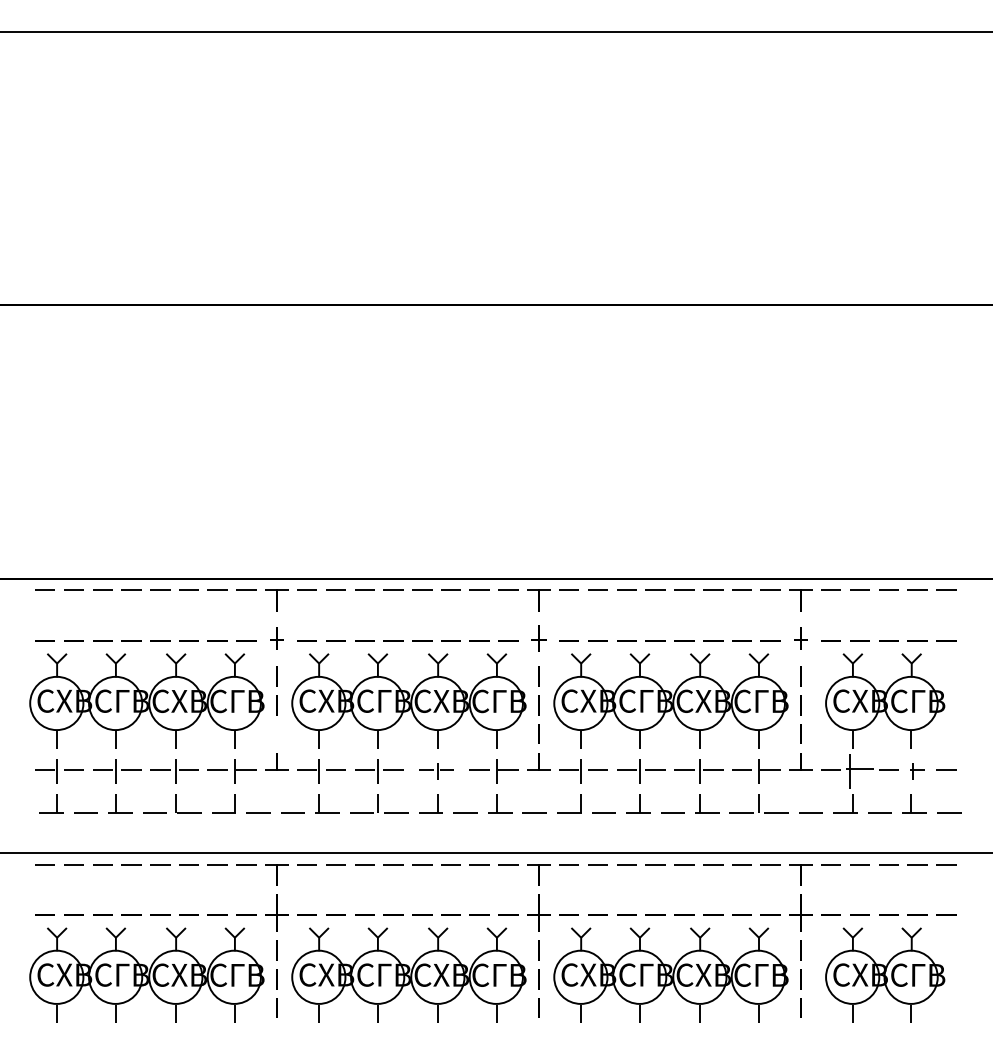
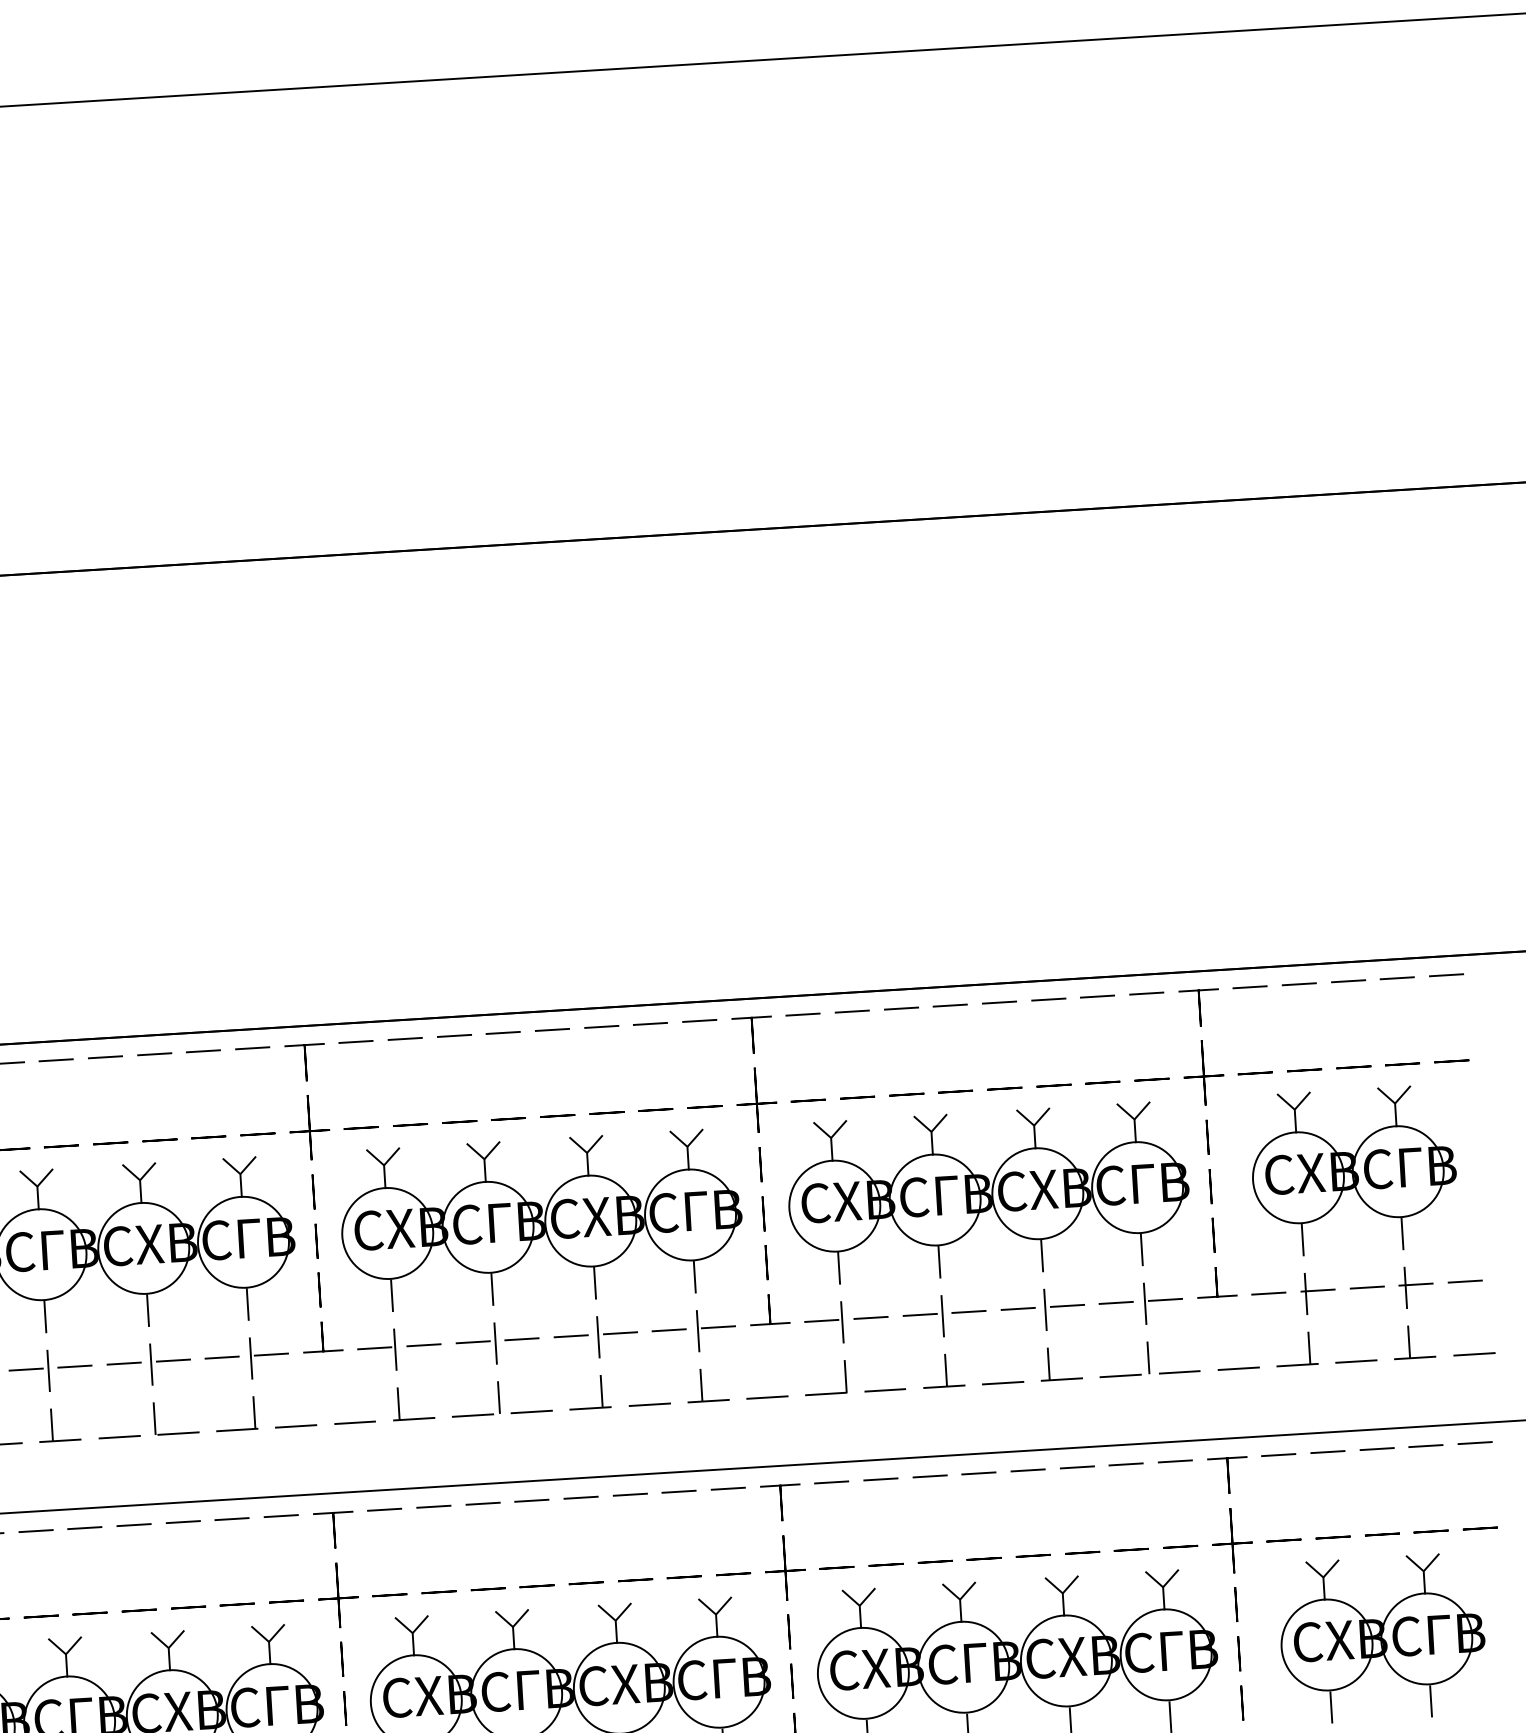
part: (276, 638) -> (308, 1127), size x1.67
part: (538, 638) -> (755, 1099), size x1.43
part: (800, 638) -> (1202, 1072), size x1.67
line: (276, 733) -> (318, 1289), added
part: (436, 771) -> (595, 1337), size x1.43
part: (859, 771) -> (1317, 1293), size x0.71
part: (917, 771) -> (1416, 1287), size x1.43

